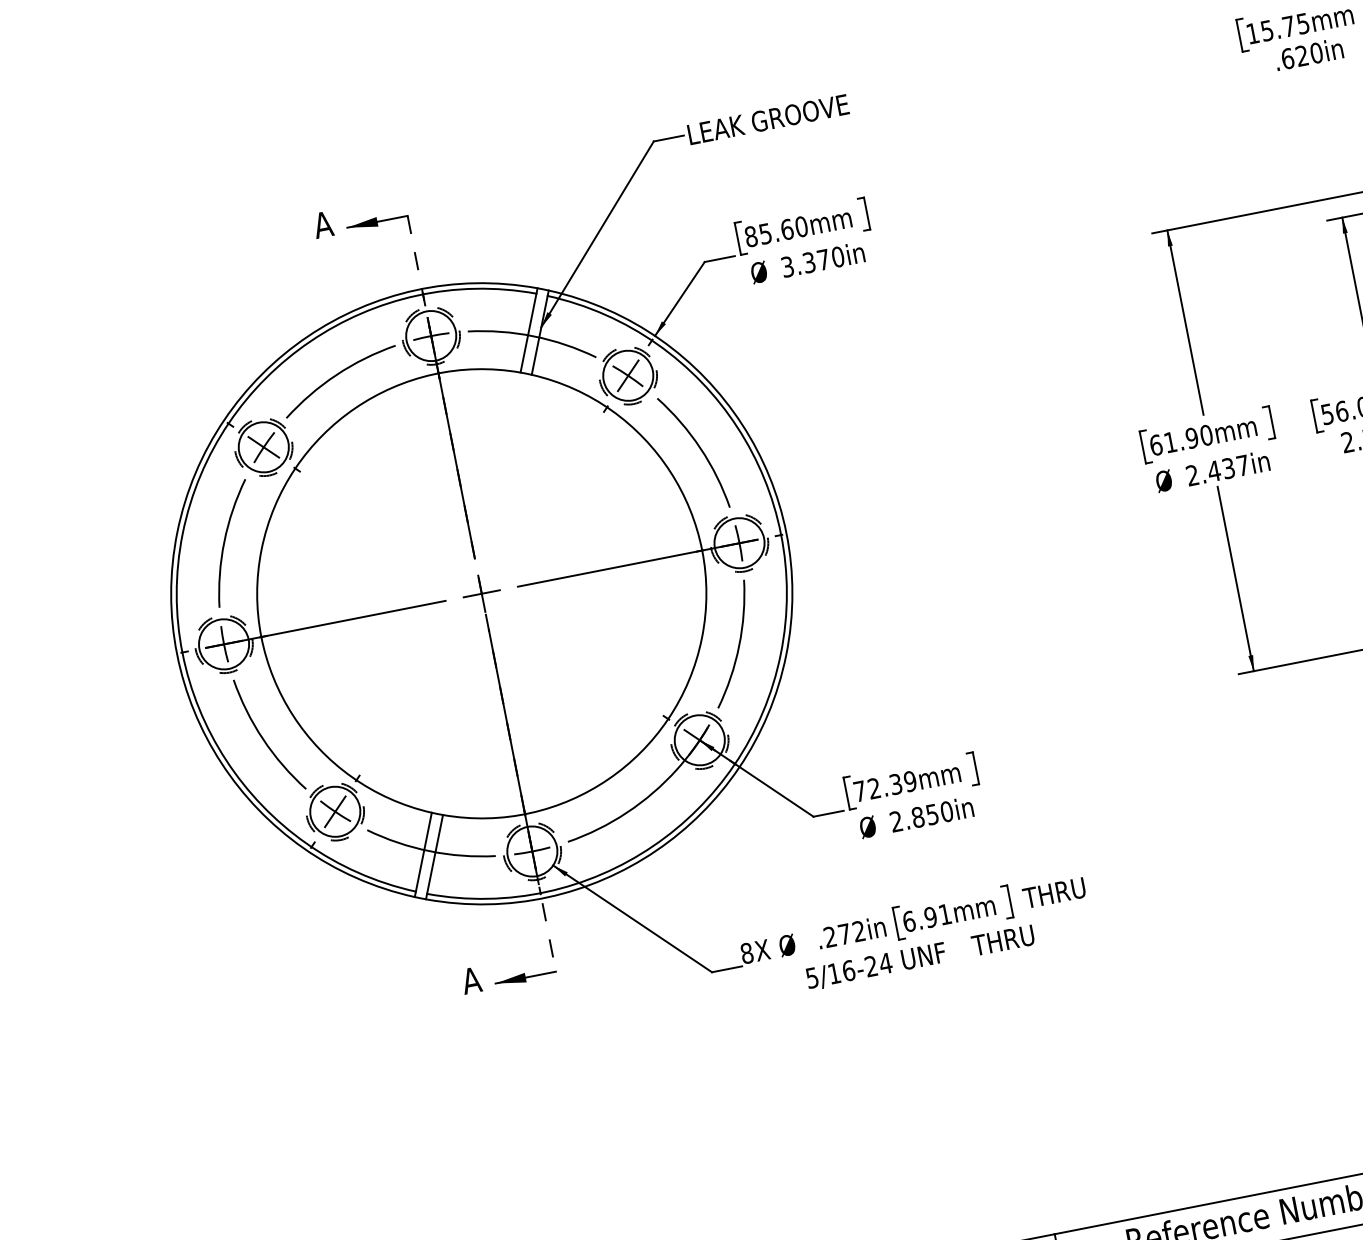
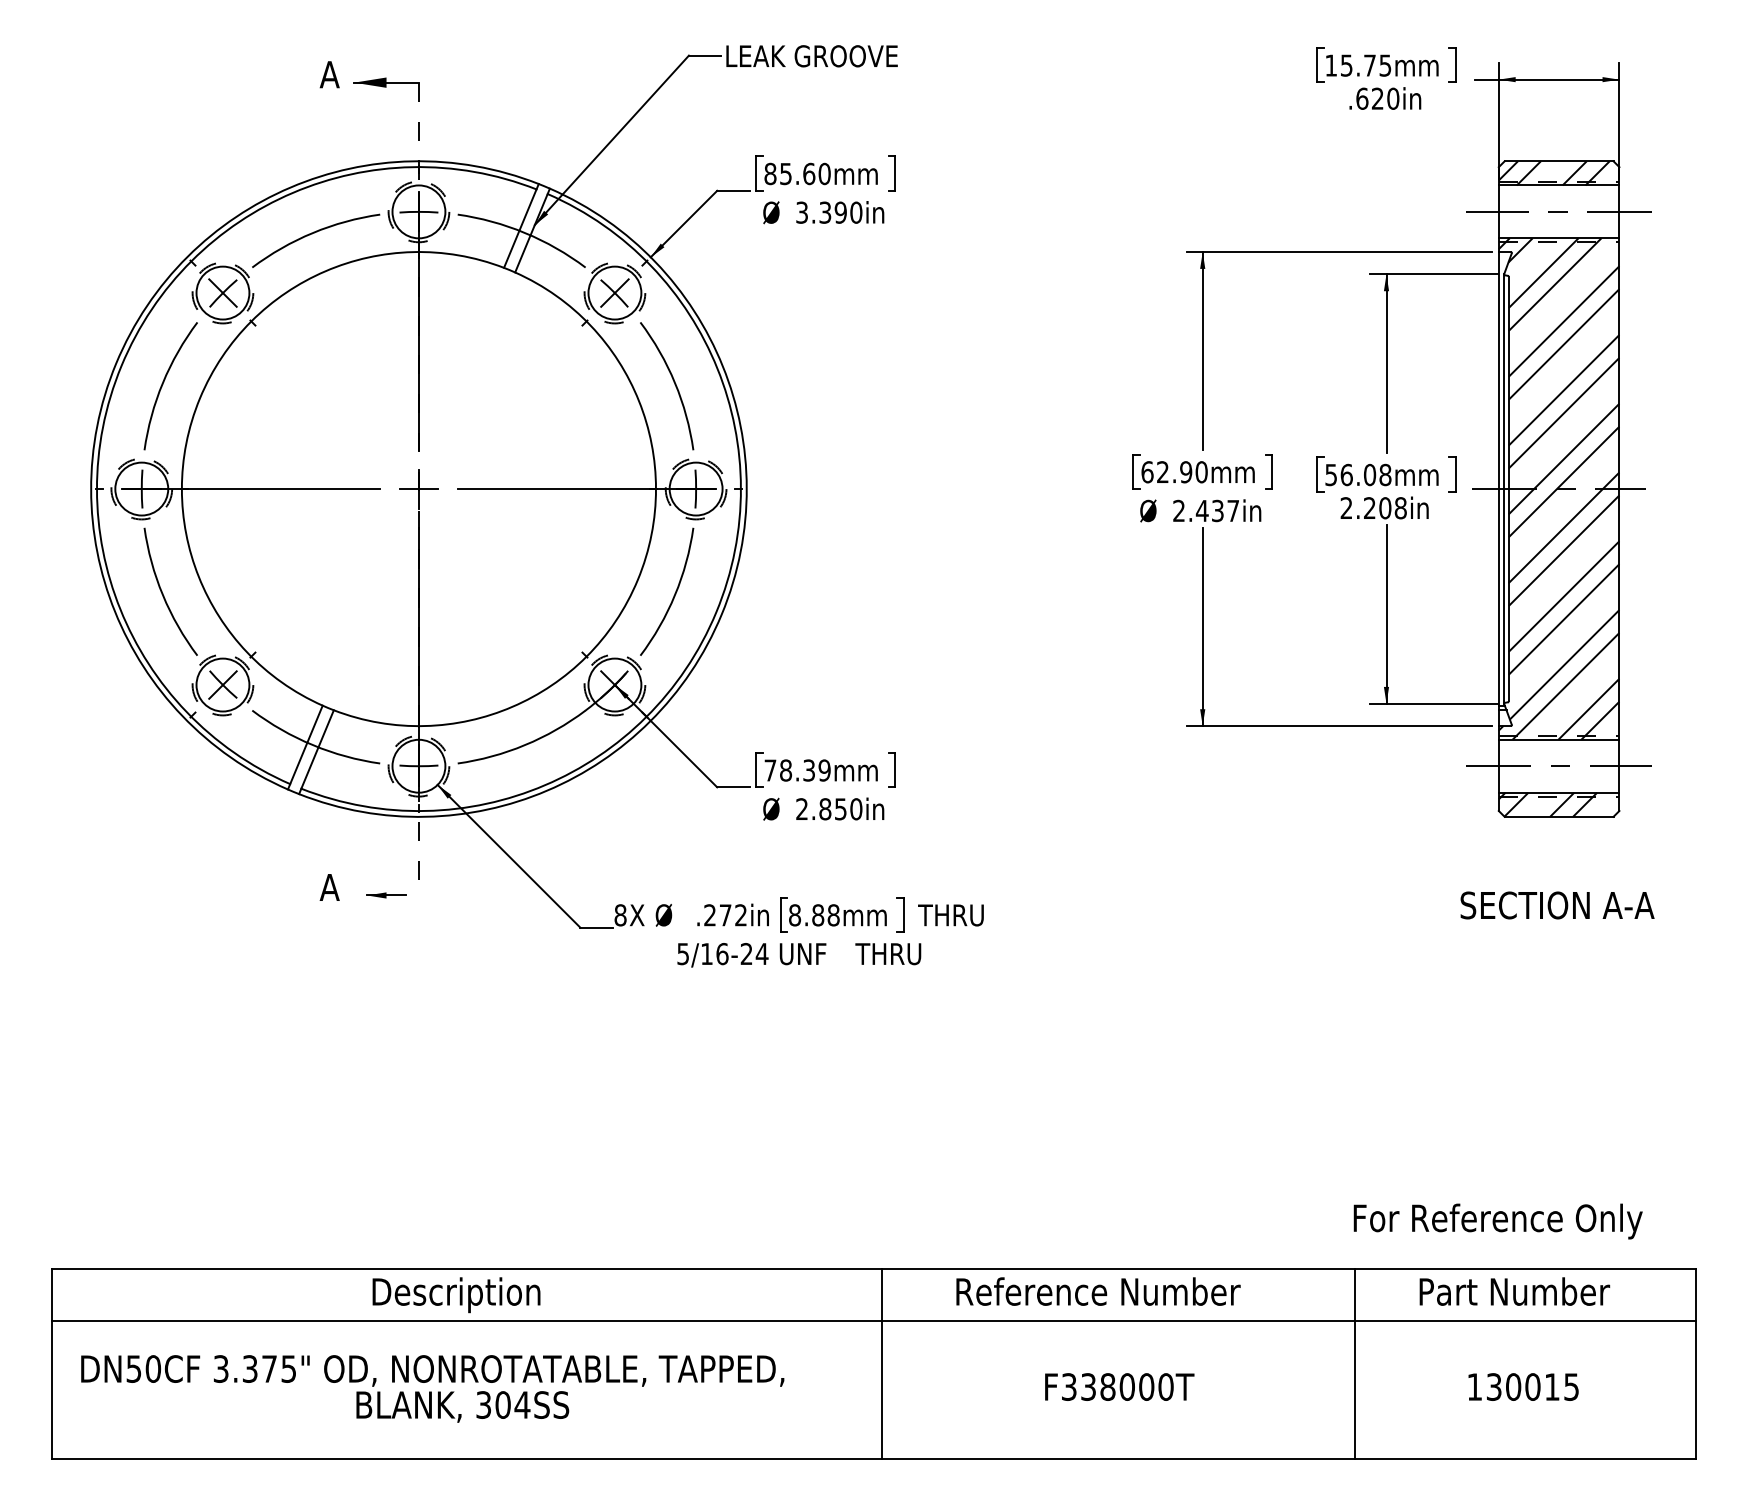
text: (823, 259) -> (840, 212), 3.370in -> 3.390in
text: (1169, 441) -> (1162, 471), 61.90mm -> 62.90mm
text: (874, 788) -> (786, 770), 72.39mm -> 78.39mm
text: (927, 918) -> (814, 915), 6.91mm -> 8.88mm
part: (525, 977) -> (386, 895), size x0.6

